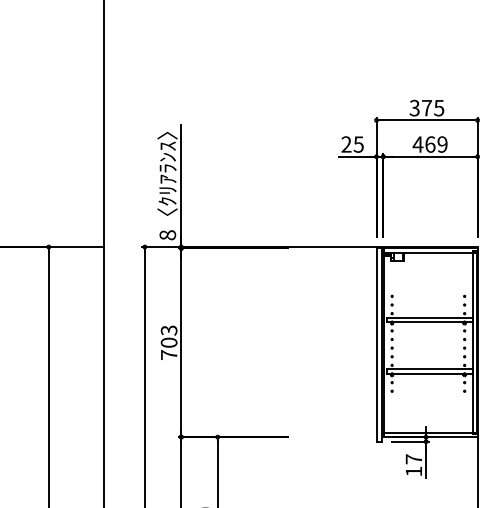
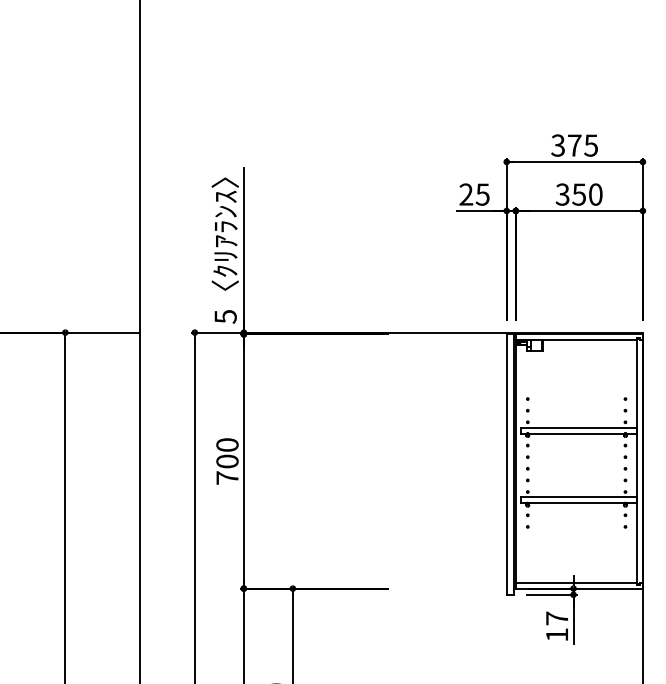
text: (429, 144) -> (578, 194), 469 -> 350
text: (167, 235) -> (225, 316), 8 -> 5
text: (169, 330) -> (227, 445), 703 -> 700

